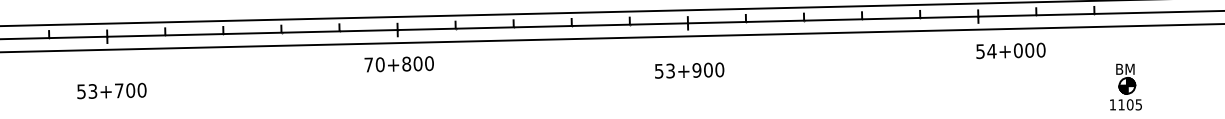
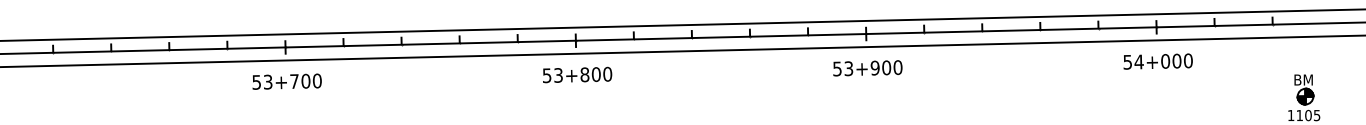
text: (1010, 50) -> (1157, 61), moved
text: (374, 64) -> (552, 75), 70+800 -> 53+800
text: (689, 70) -> (867, 68), moved
text: (111, 90) -> (286, 81), moved

